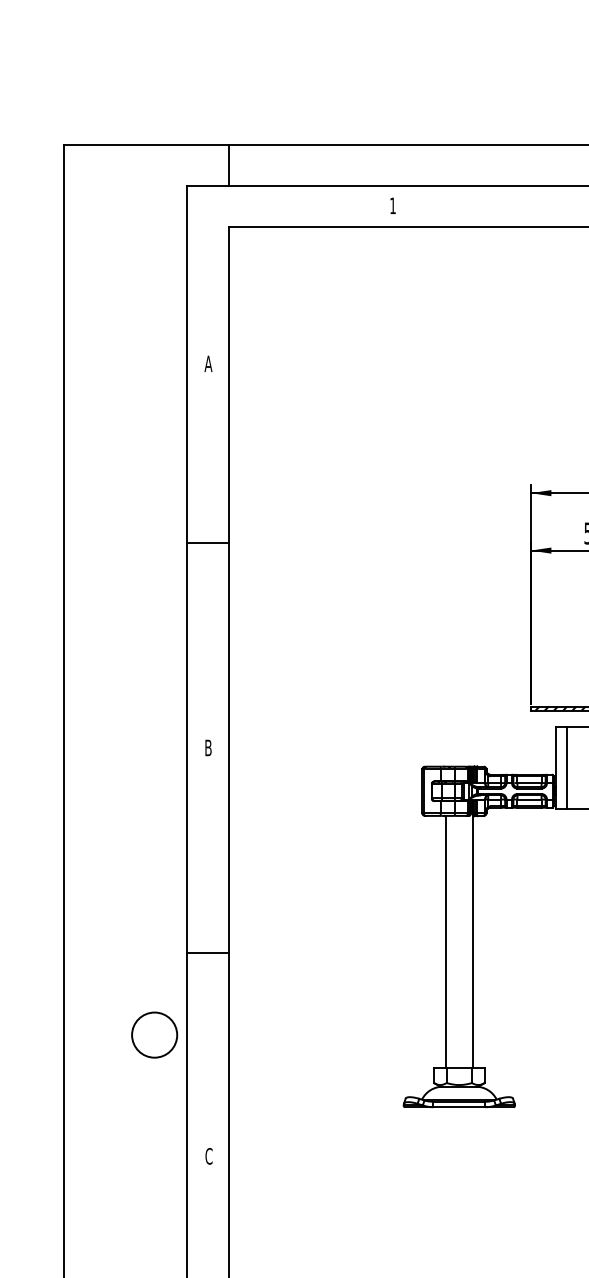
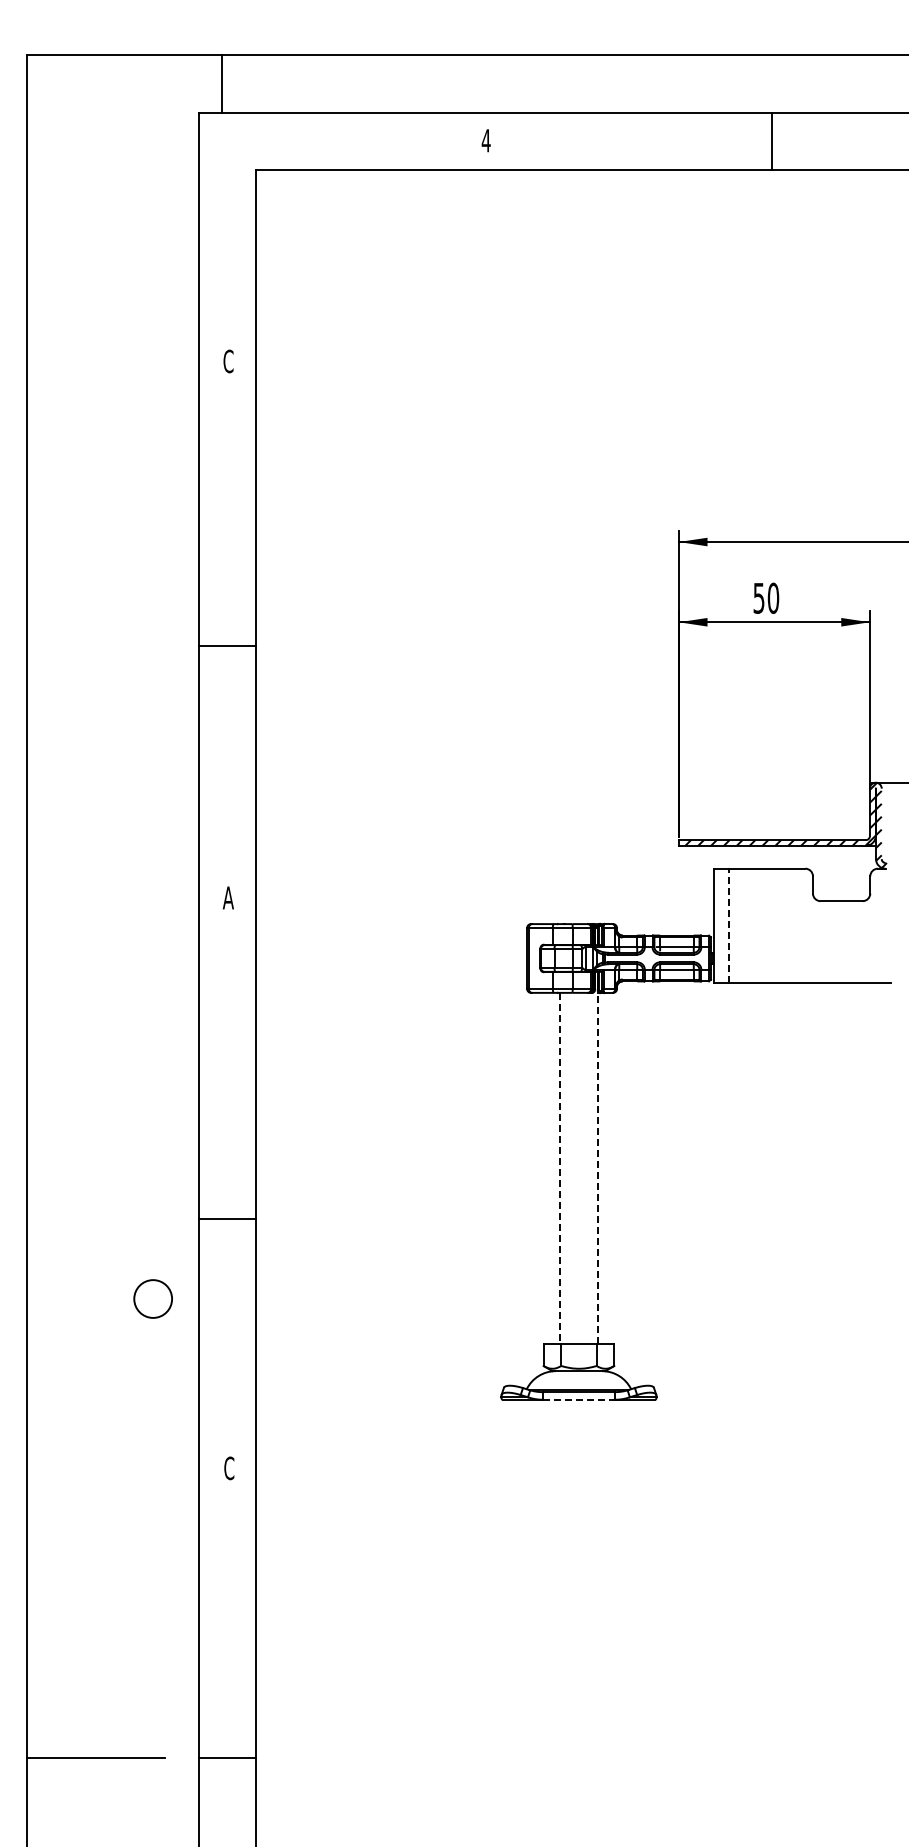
line: (228, 164) -> (222, 83), moved
text: (392, 205) -> (485, 140), 1 -> 4
text: (208, 363) -> (228, 361), A -> C
line: (207, 542) -> (227, 646), moved
text: (207, 747) -> (227, 897), B -> A
line: (566, 767) -> (728, 925), solid -> dashed
line: (473, 940) -> (598, 1167), solid -> dashed
line: (445, 941) -> (559, 1168), solid -> dashed
line: (207, 953) -> (227, 1219), moved
circle: (154, 1034) -> (152, 1298), size x0.6
line: (459, 1107) -> (579, 1399), solid -> dashed

